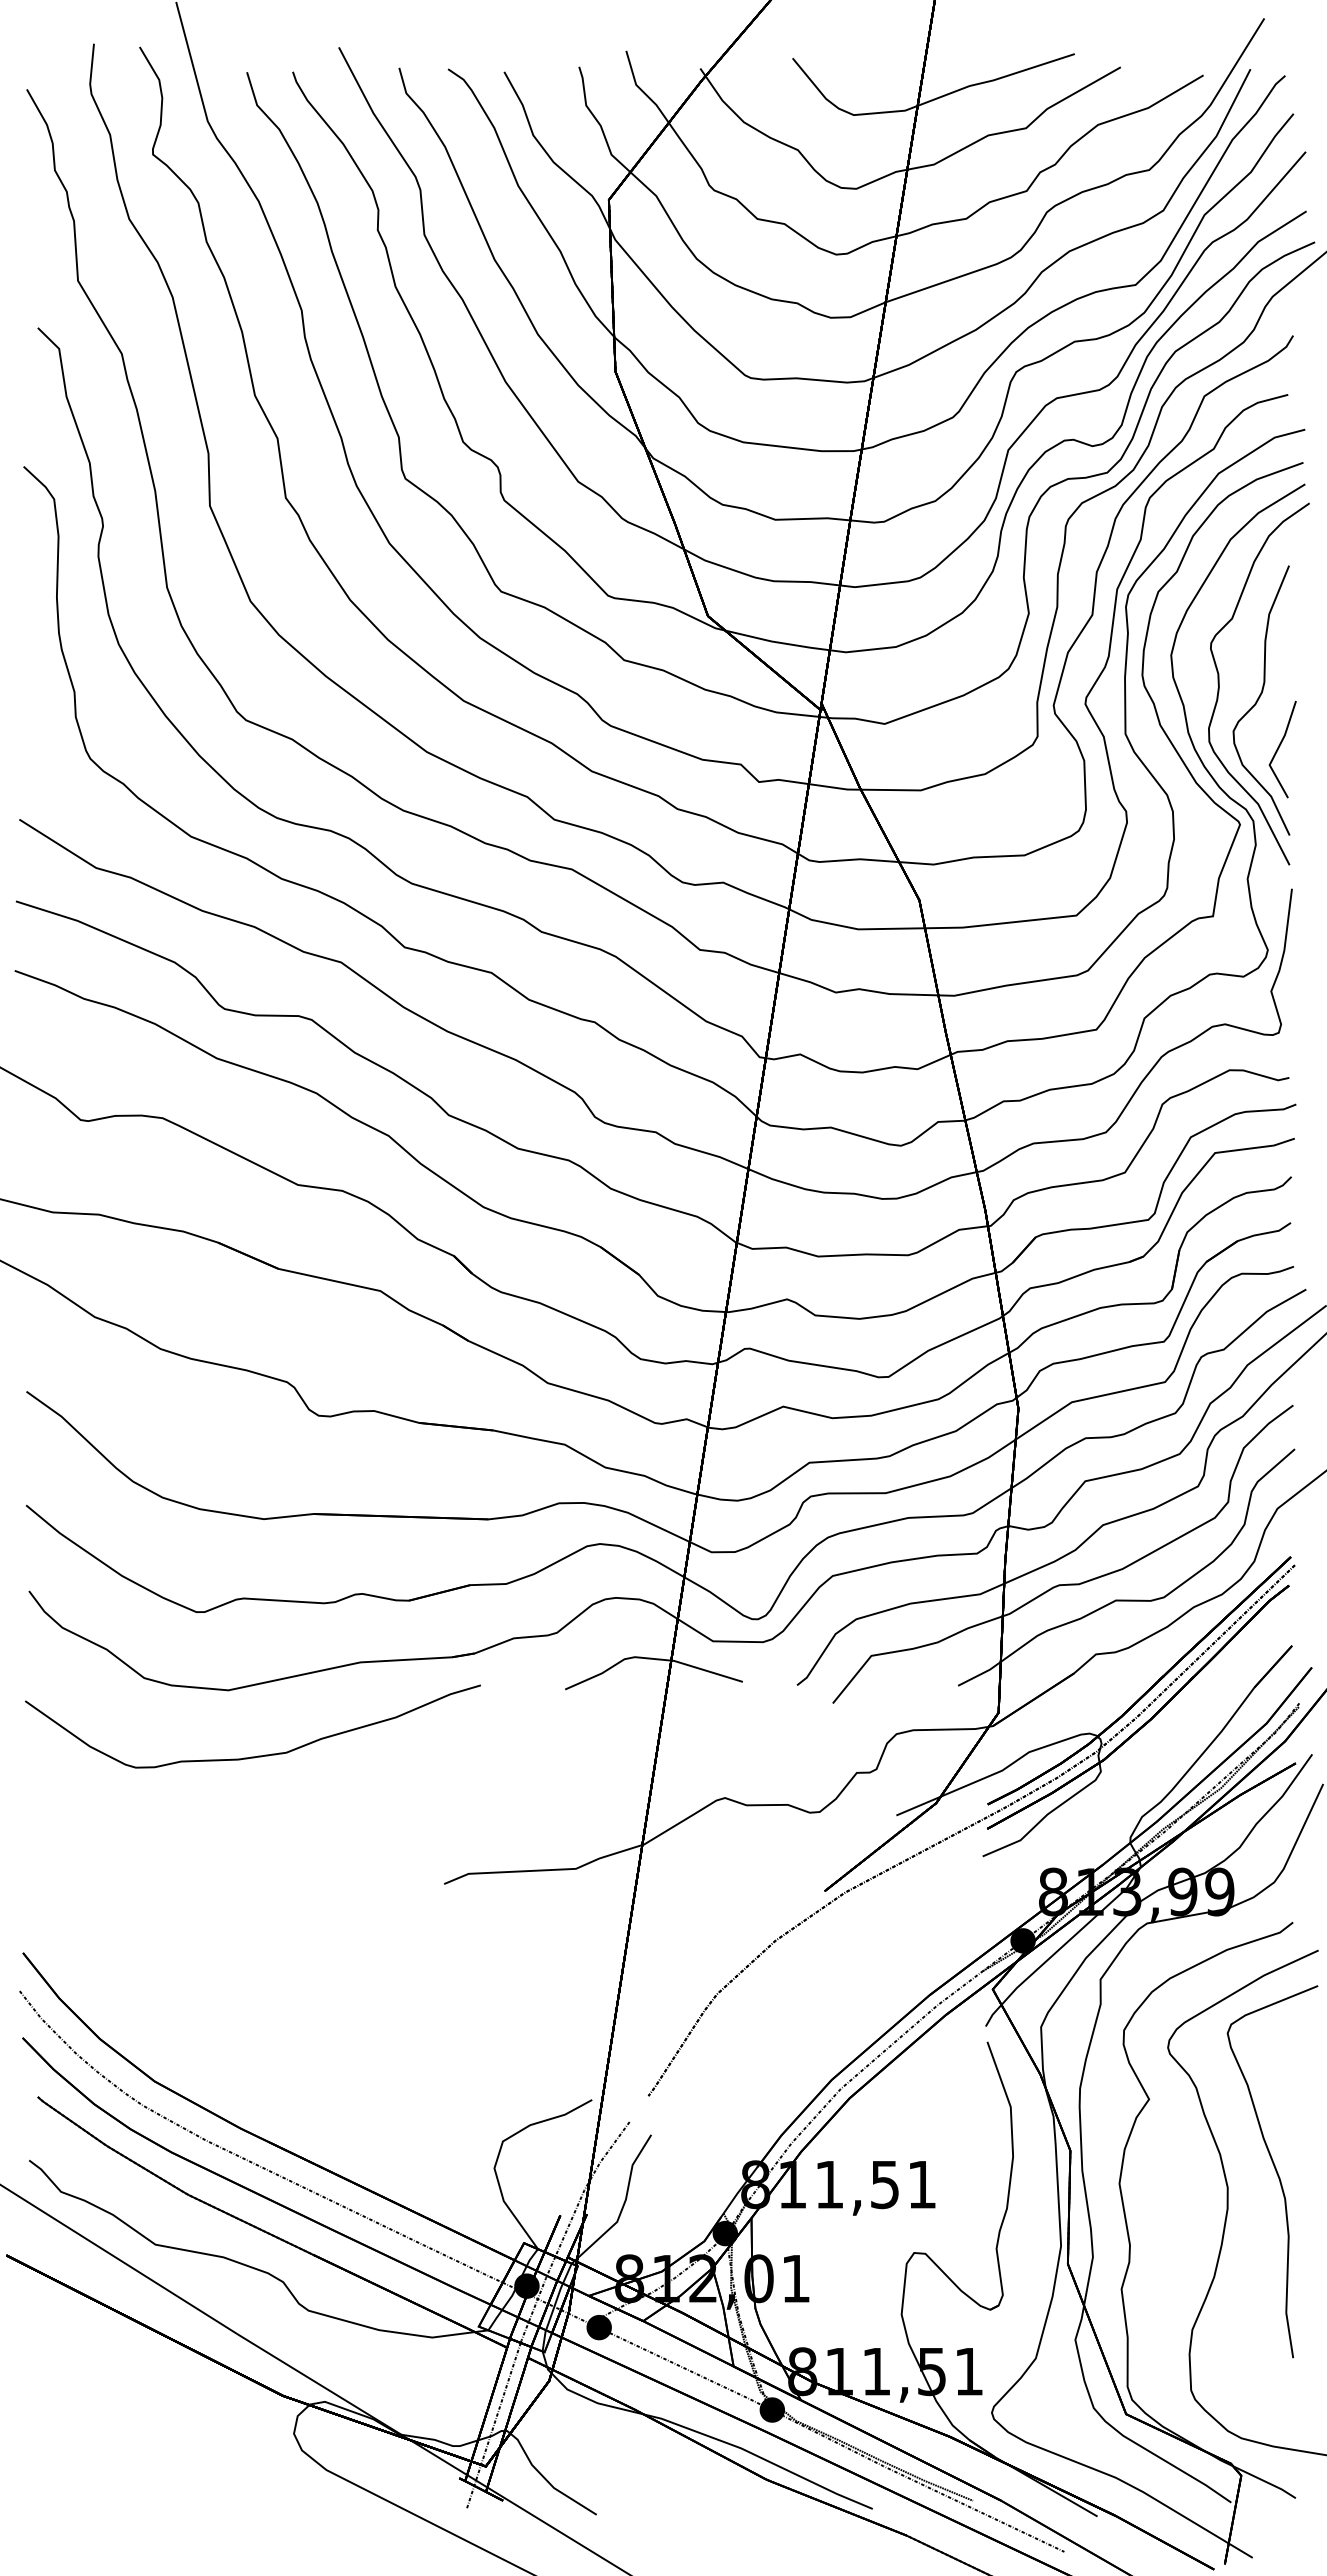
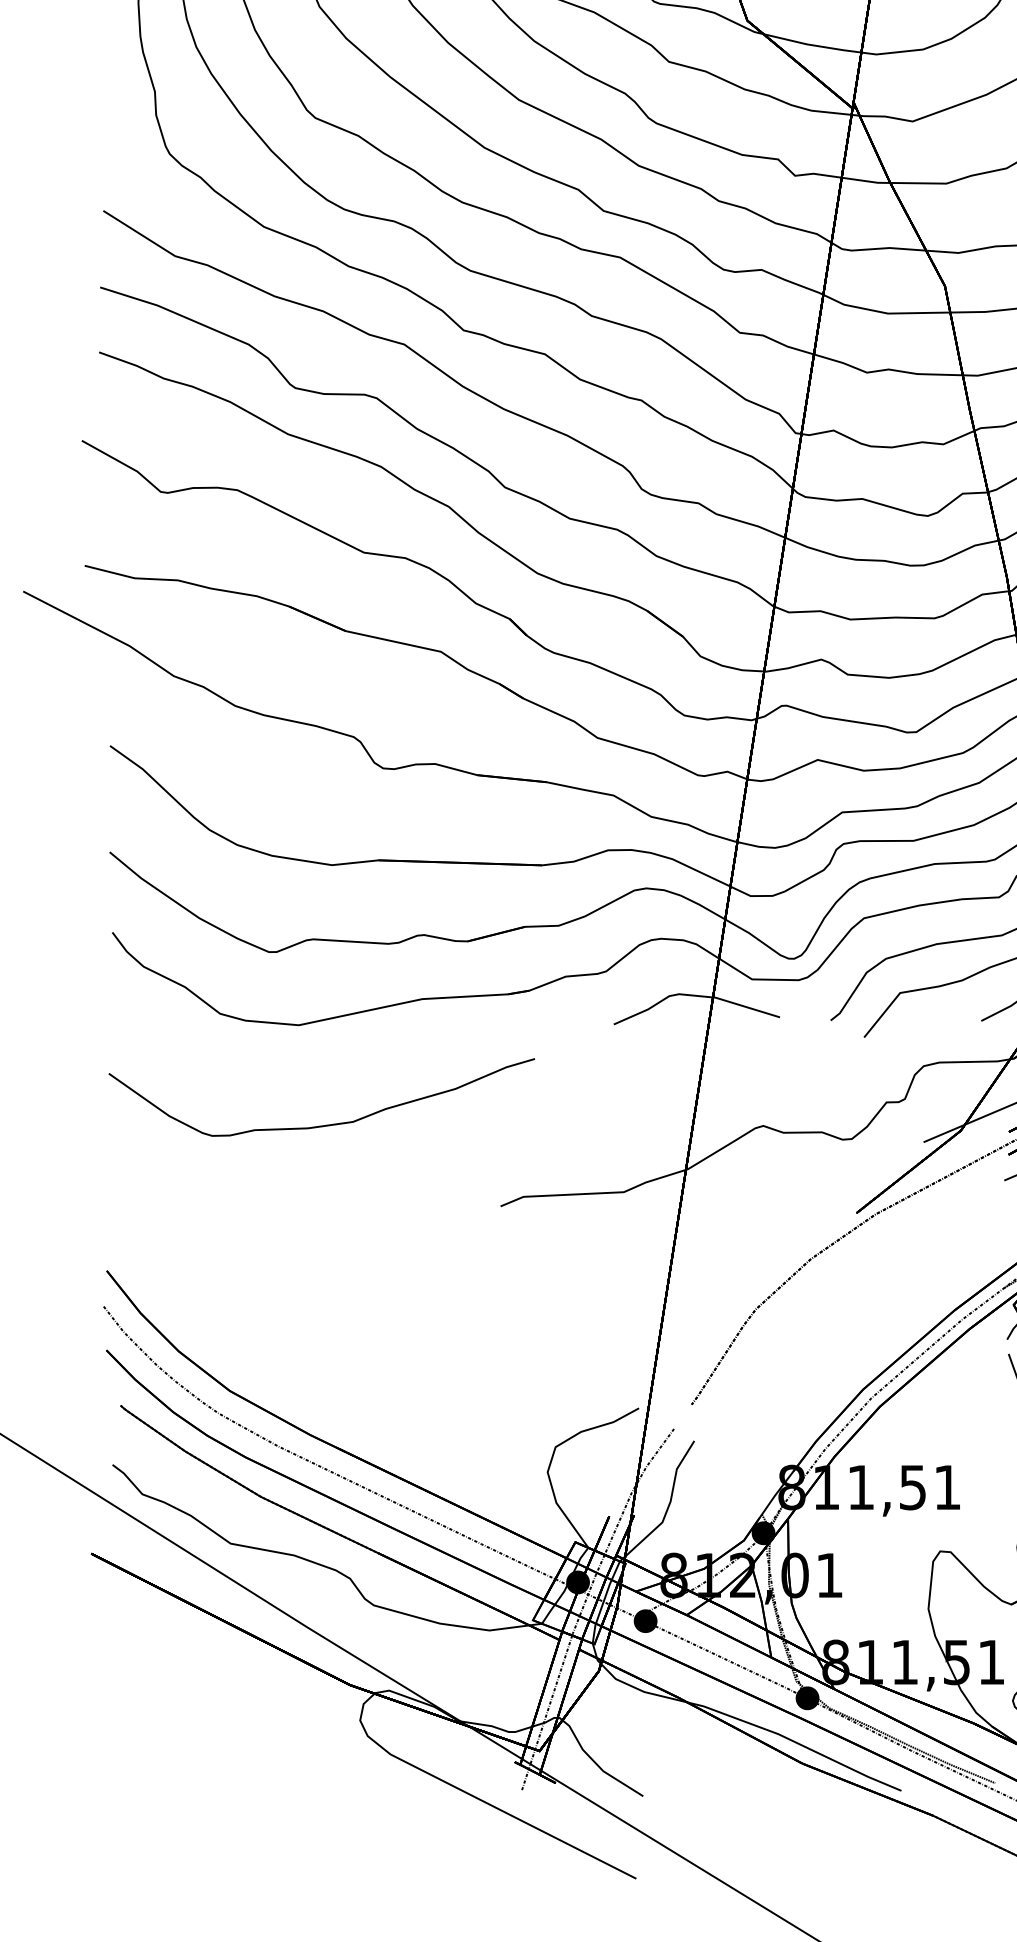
part: (257, 1755) -> (326, 1124), moved

